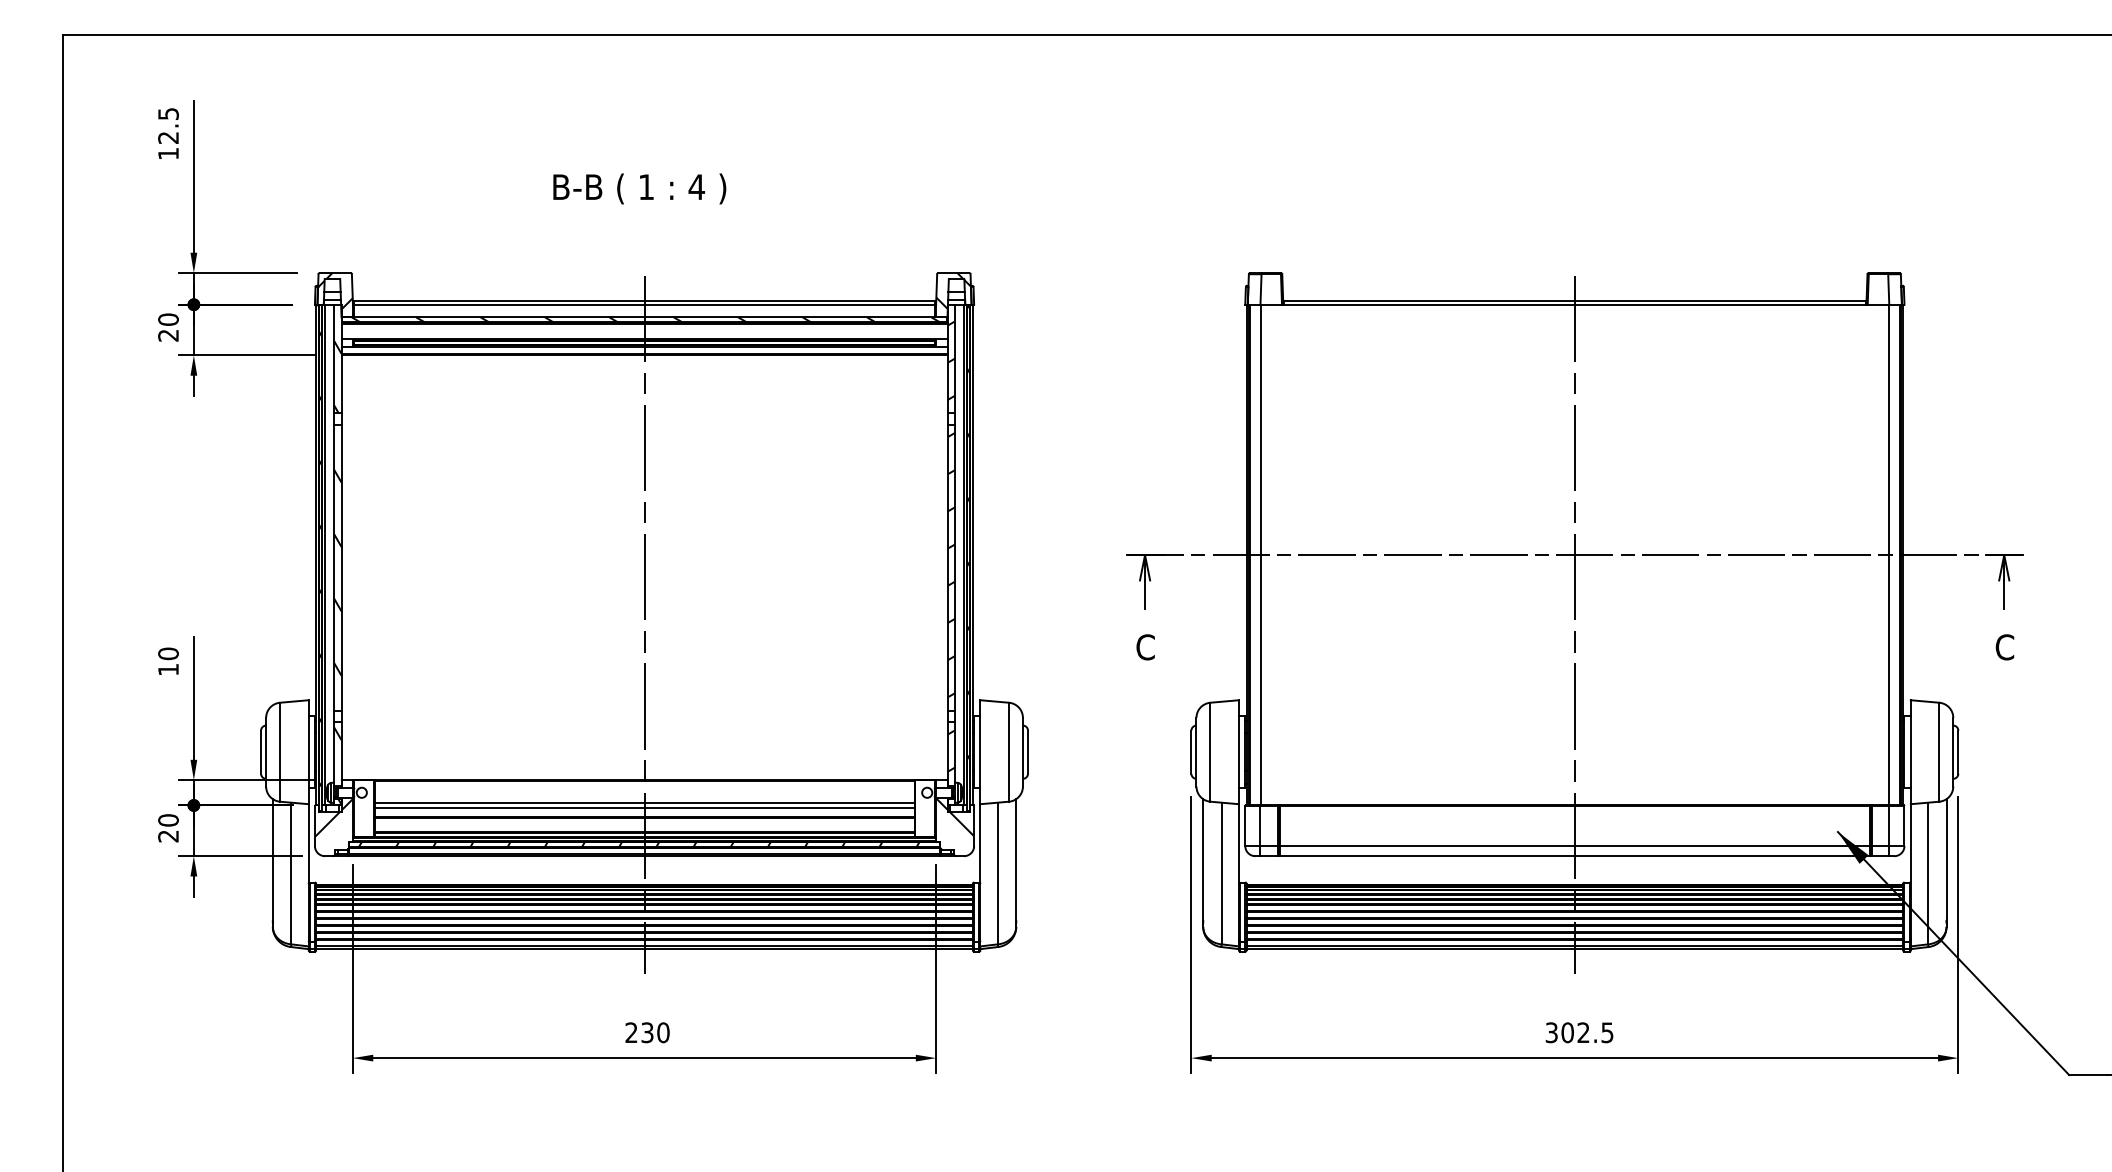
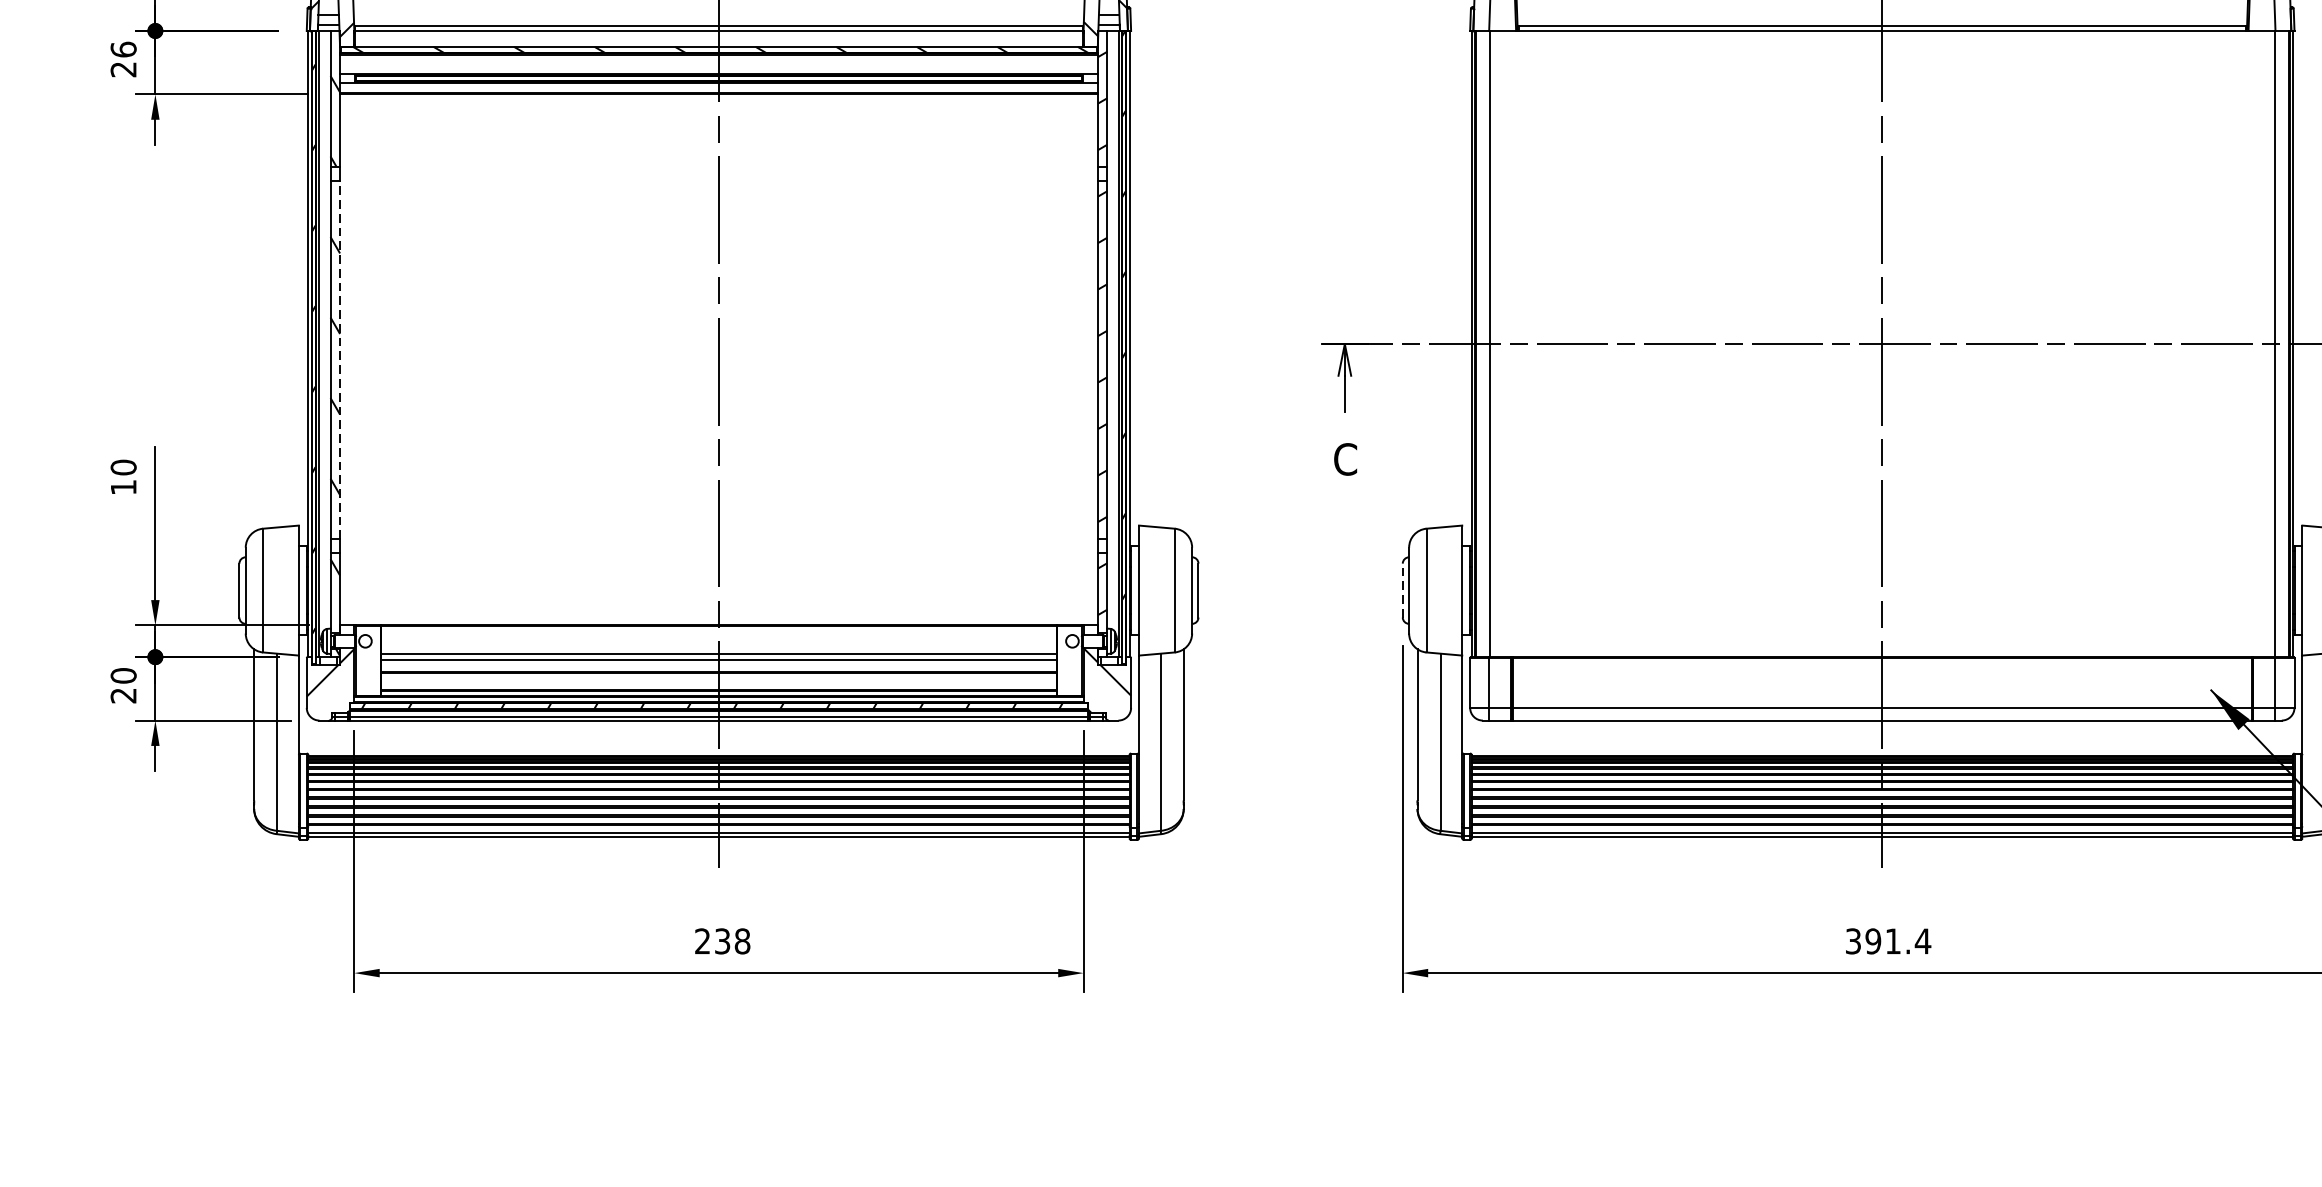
text: (168, 319) -> (123, 49), 20 -> 26
line: (341, 567) -> (339, 359), solid -> dashed
line: (1191, 752) -> (1402, 590), solid -> dashed
text: (663, 1032) -> (742, 941), 230 -> 238
text: (1587, 1032) -> (1898, 941), 302.5 -> 391.4

